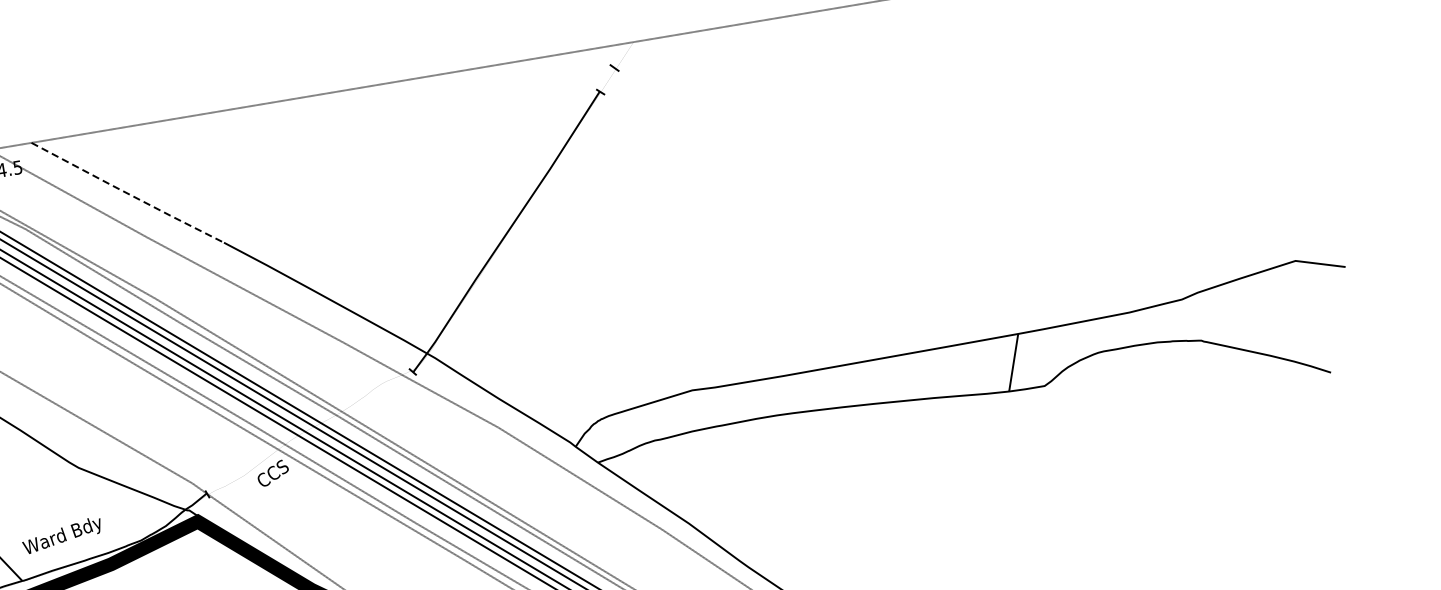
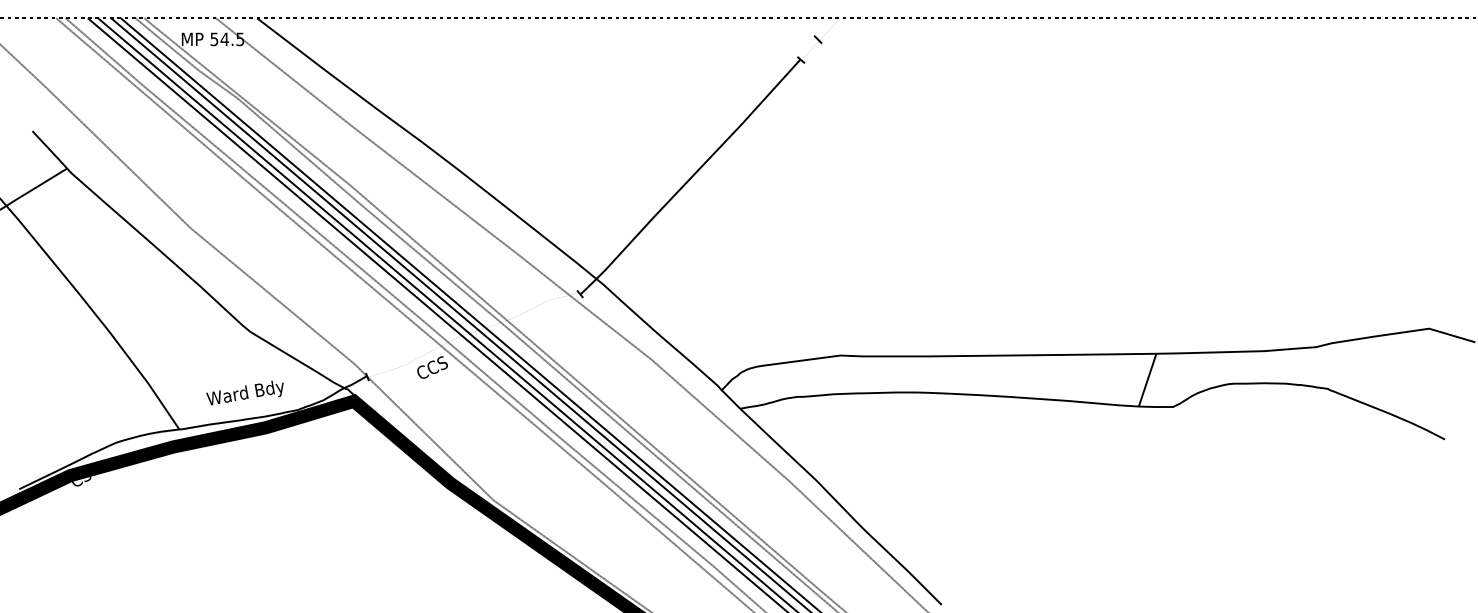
line: (127, 193) -> (339, 81), dashed -> solid
text: (61, 535) -> (244, 392), moved

